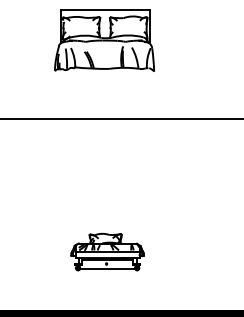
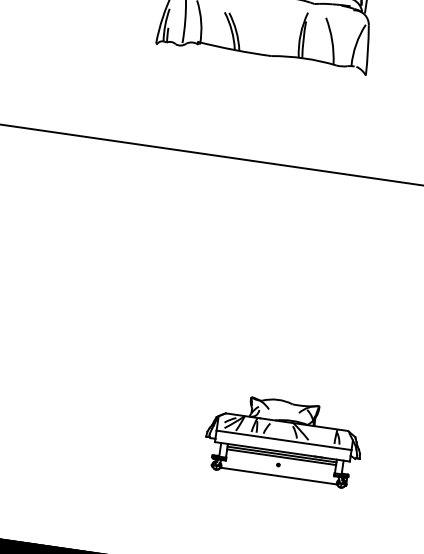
part: (107, 251) -> (283, 438), moved

